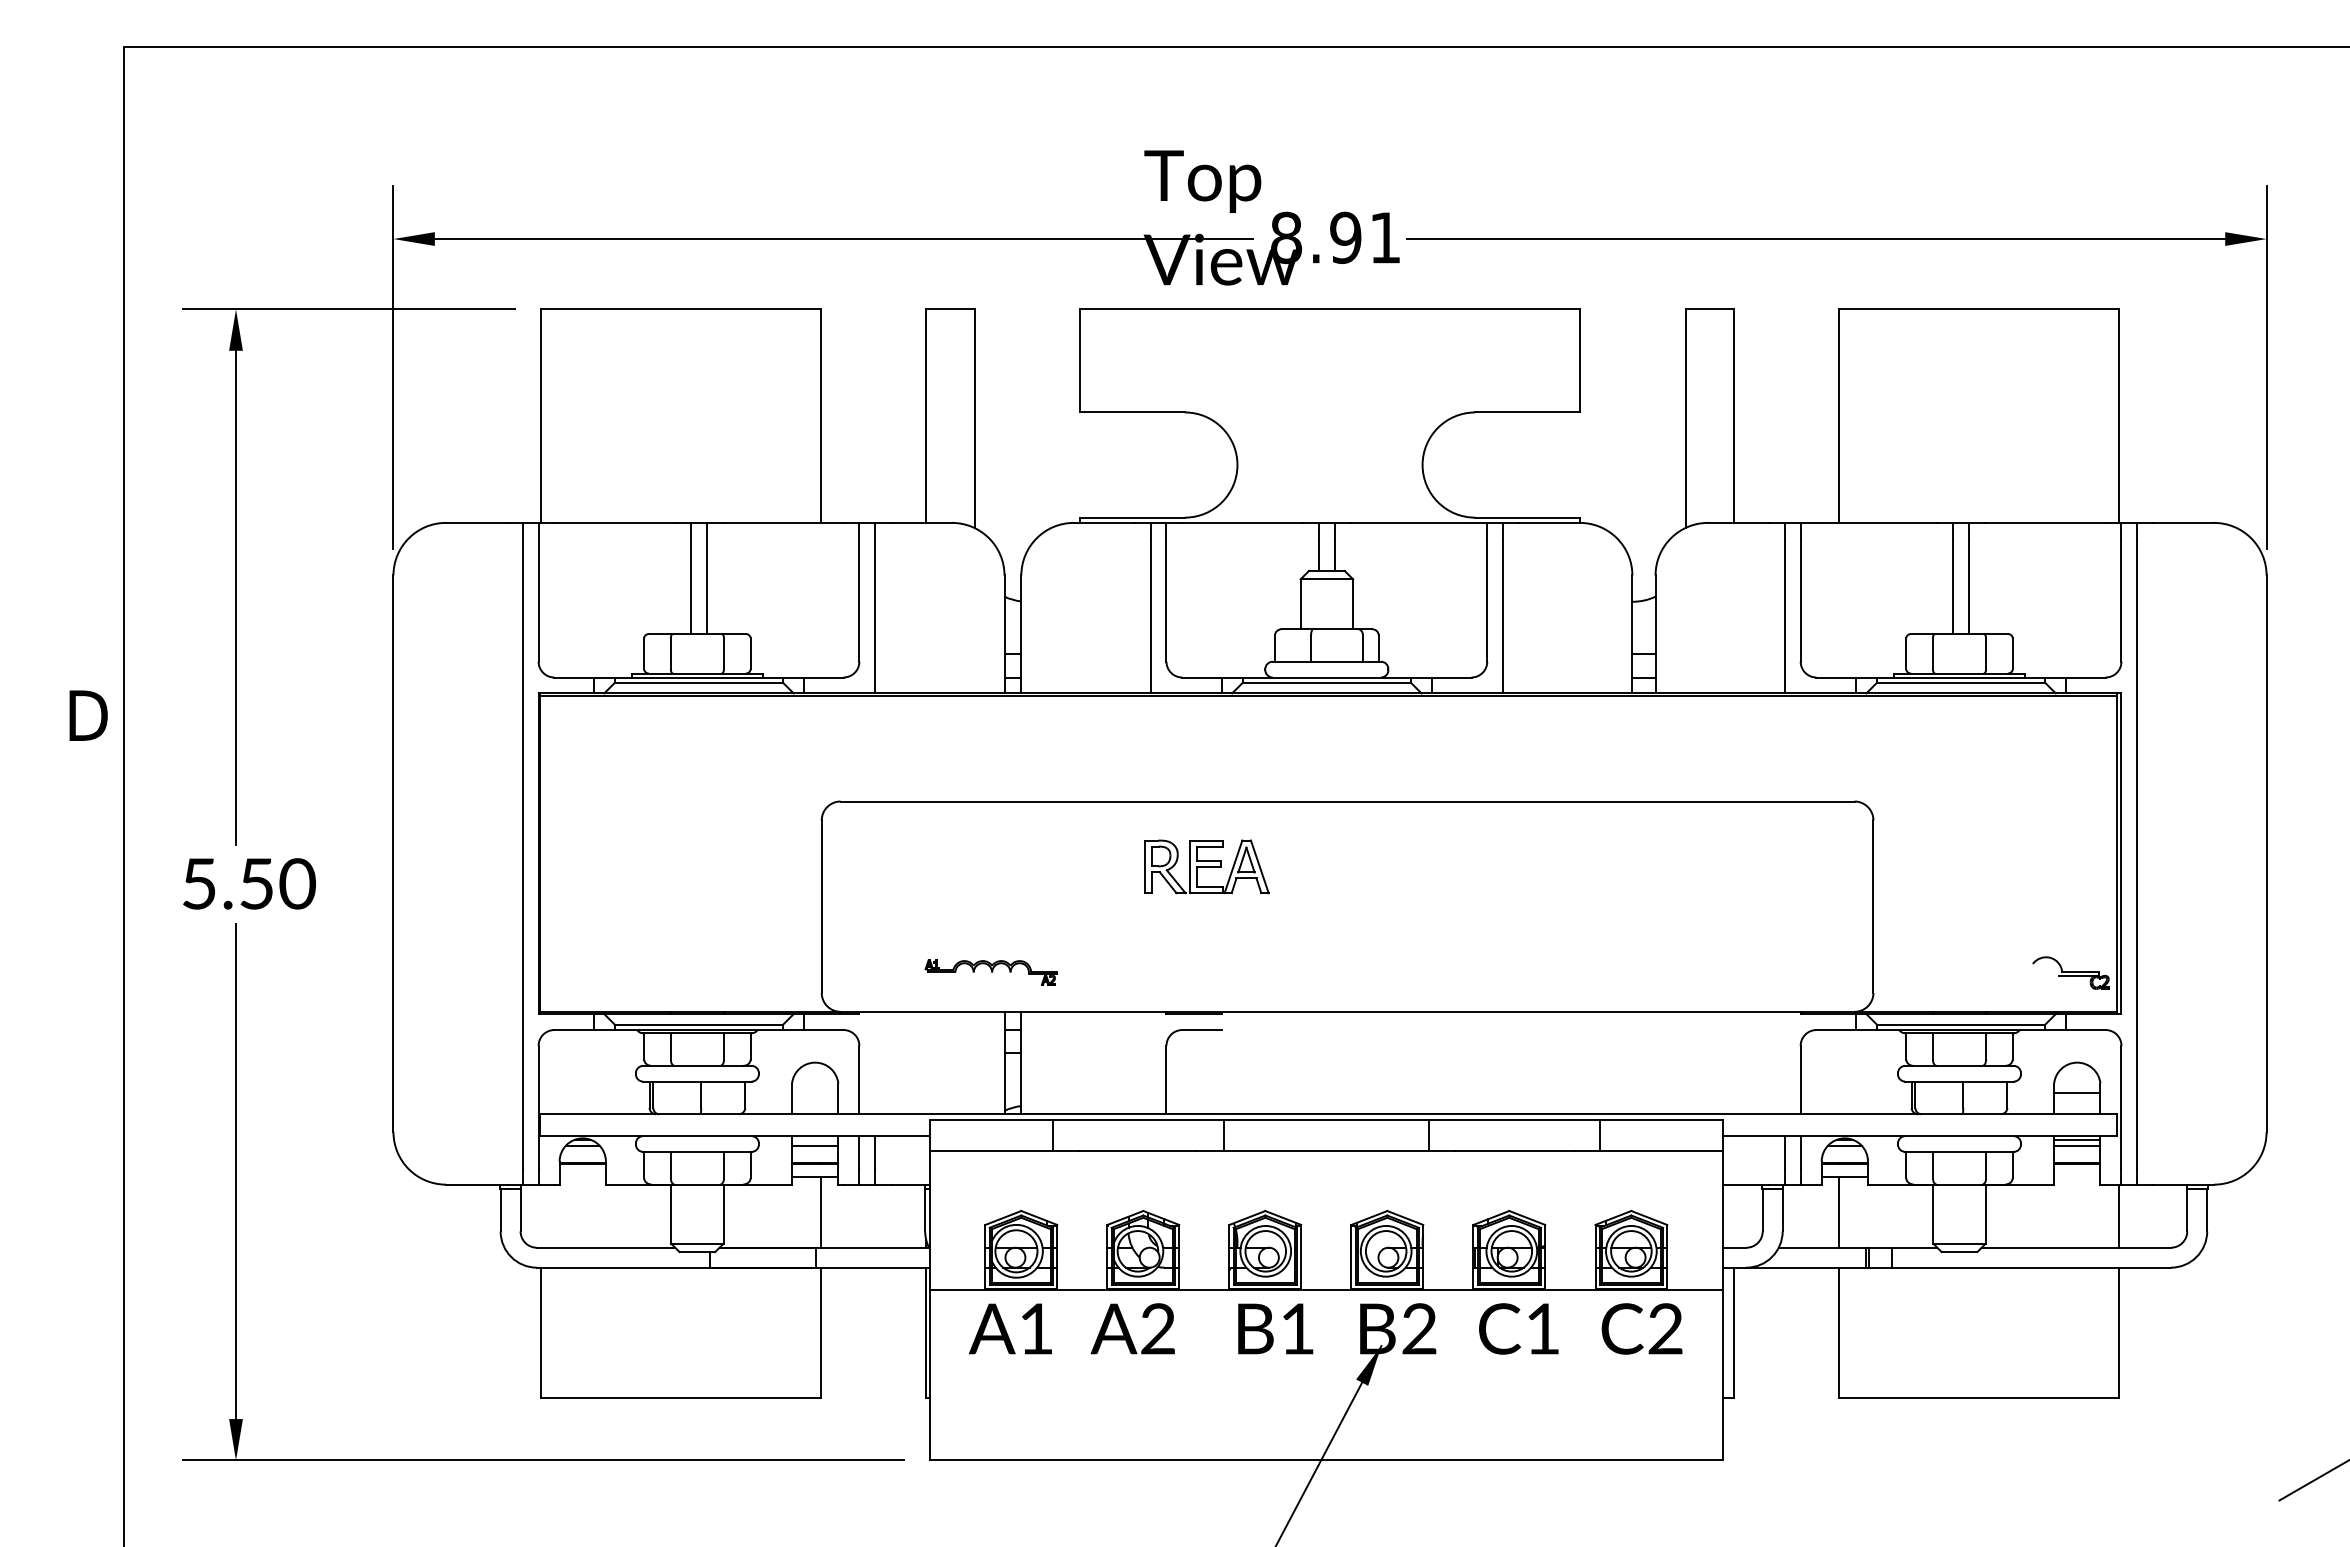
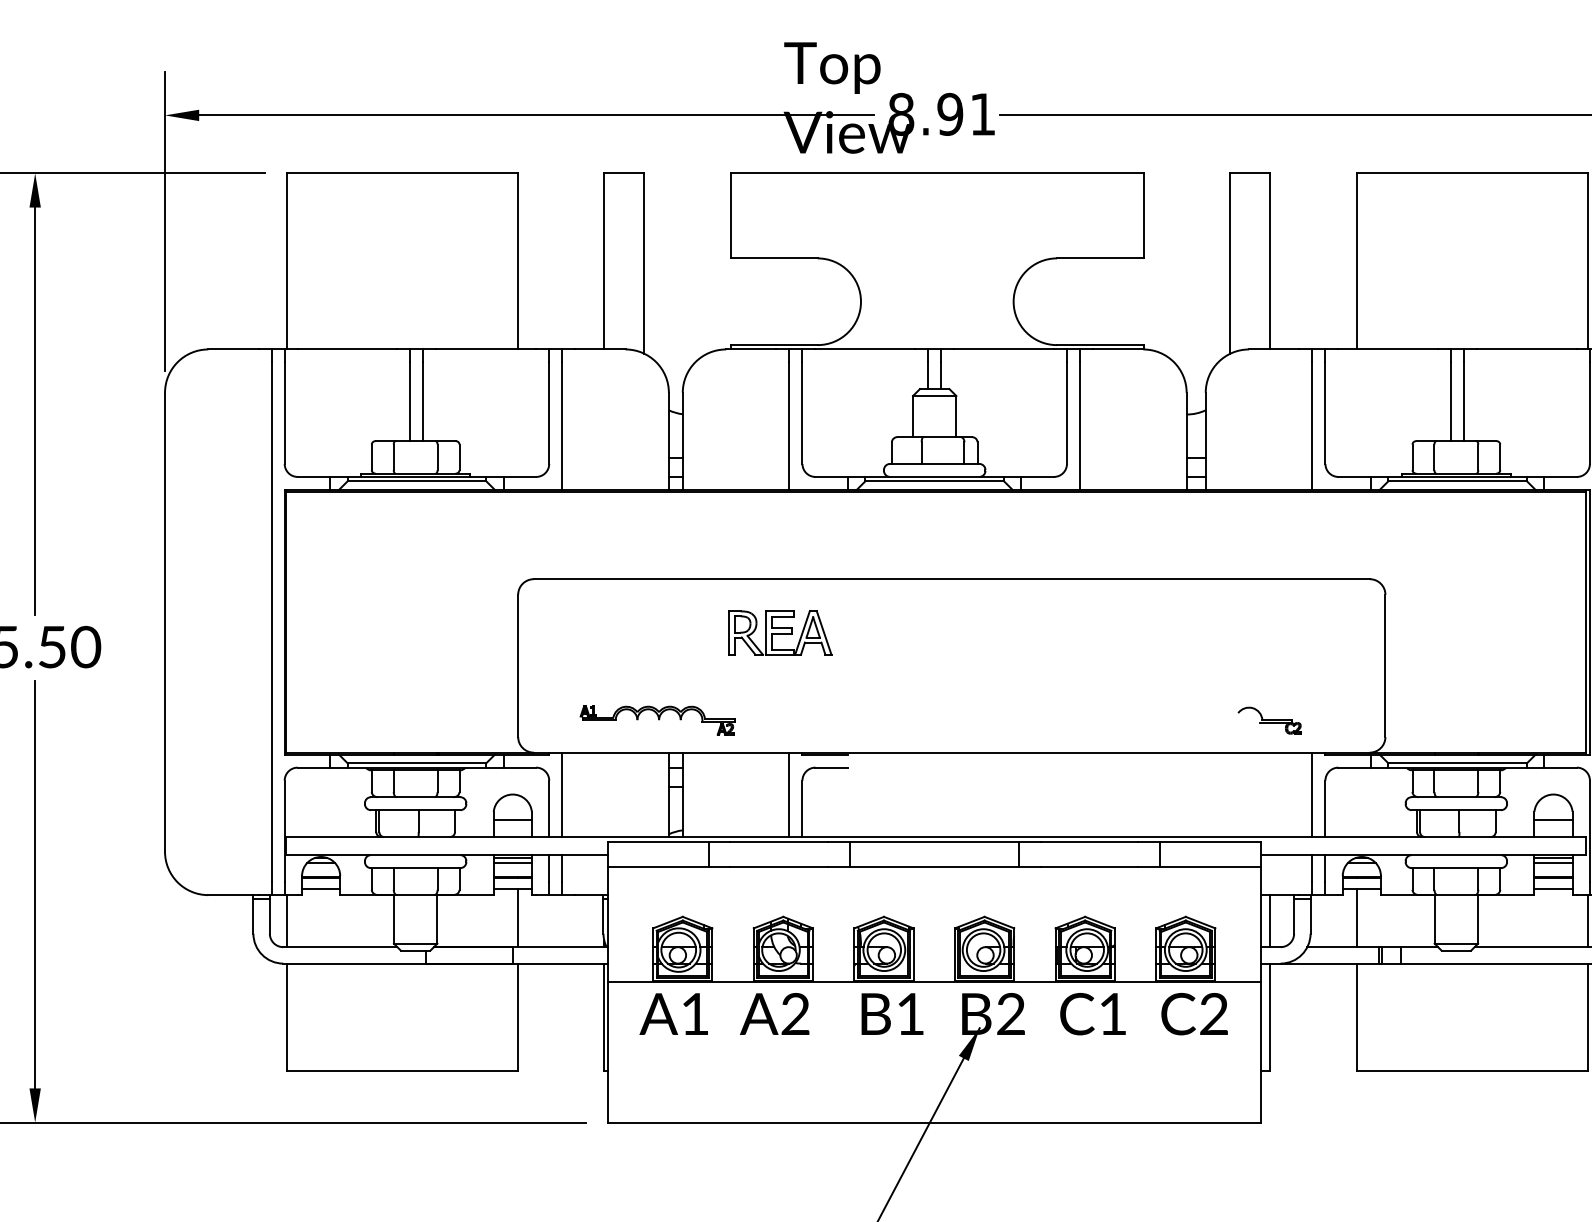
part: (1206, 866) -> (780, 632), moved
part: (990, 972) -> (657, 720), size x1.43
part: (2070, 972) -> (1269, 720), moved
line: (875, 1062) -> (562, 794), added
line: (1150, 1062) -> (789, 794), added
line: (1784, 1062) -> (1312, 794), added
line: (815, 1092) -> (513, 819), added
line: (815, 1139) -> (513, 857), added
line: (582, 1176) -> (320, 888), added
line: (2077, 1176) -> (1553, 888), added
line: (541, 1215) -> (287, 920), added
line: (1733, 1215) -> (1270, 920), added

